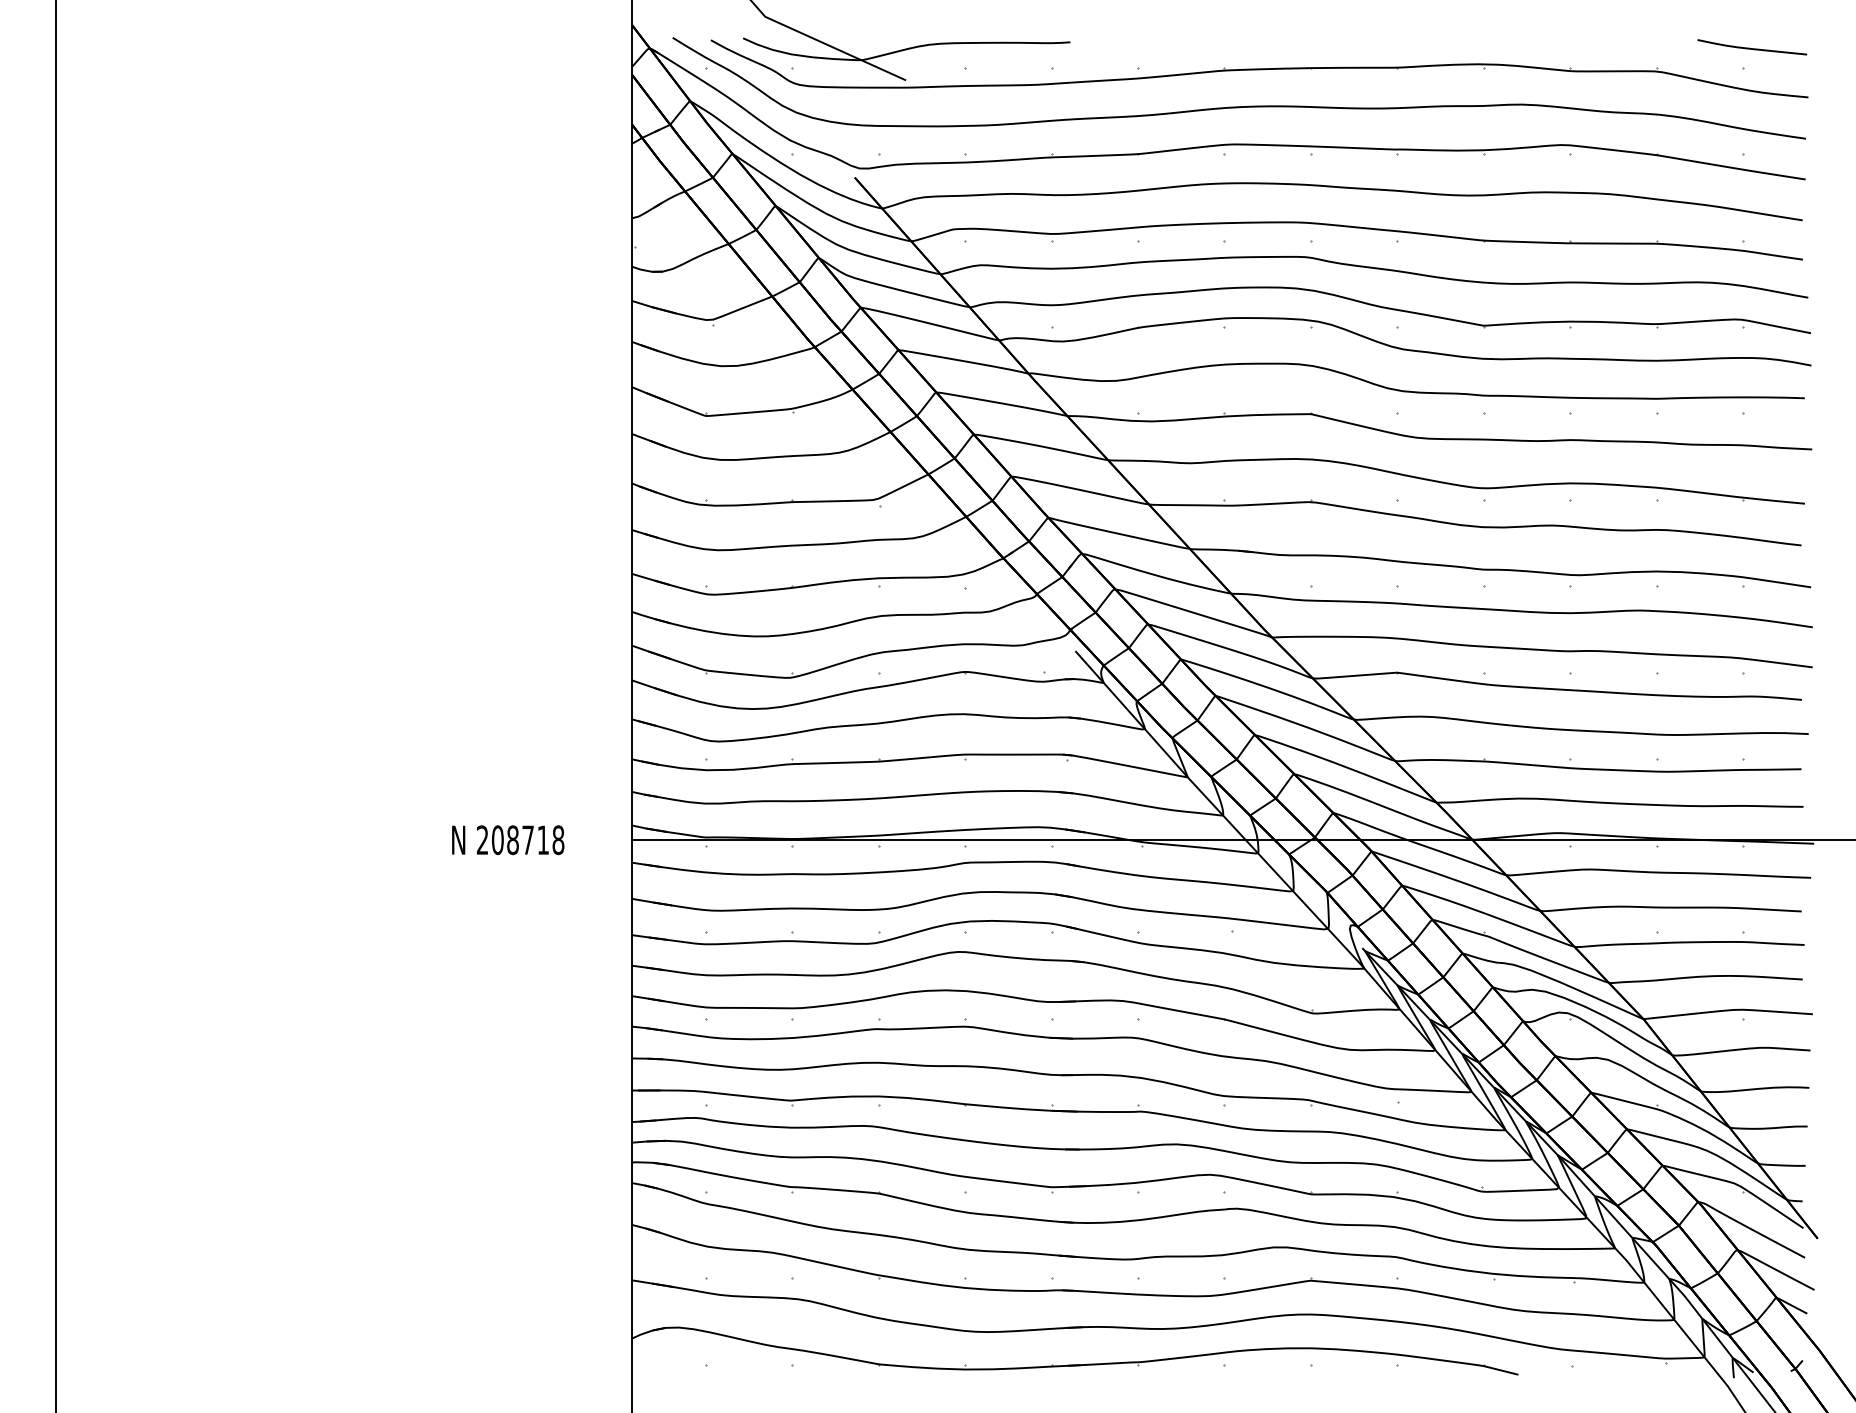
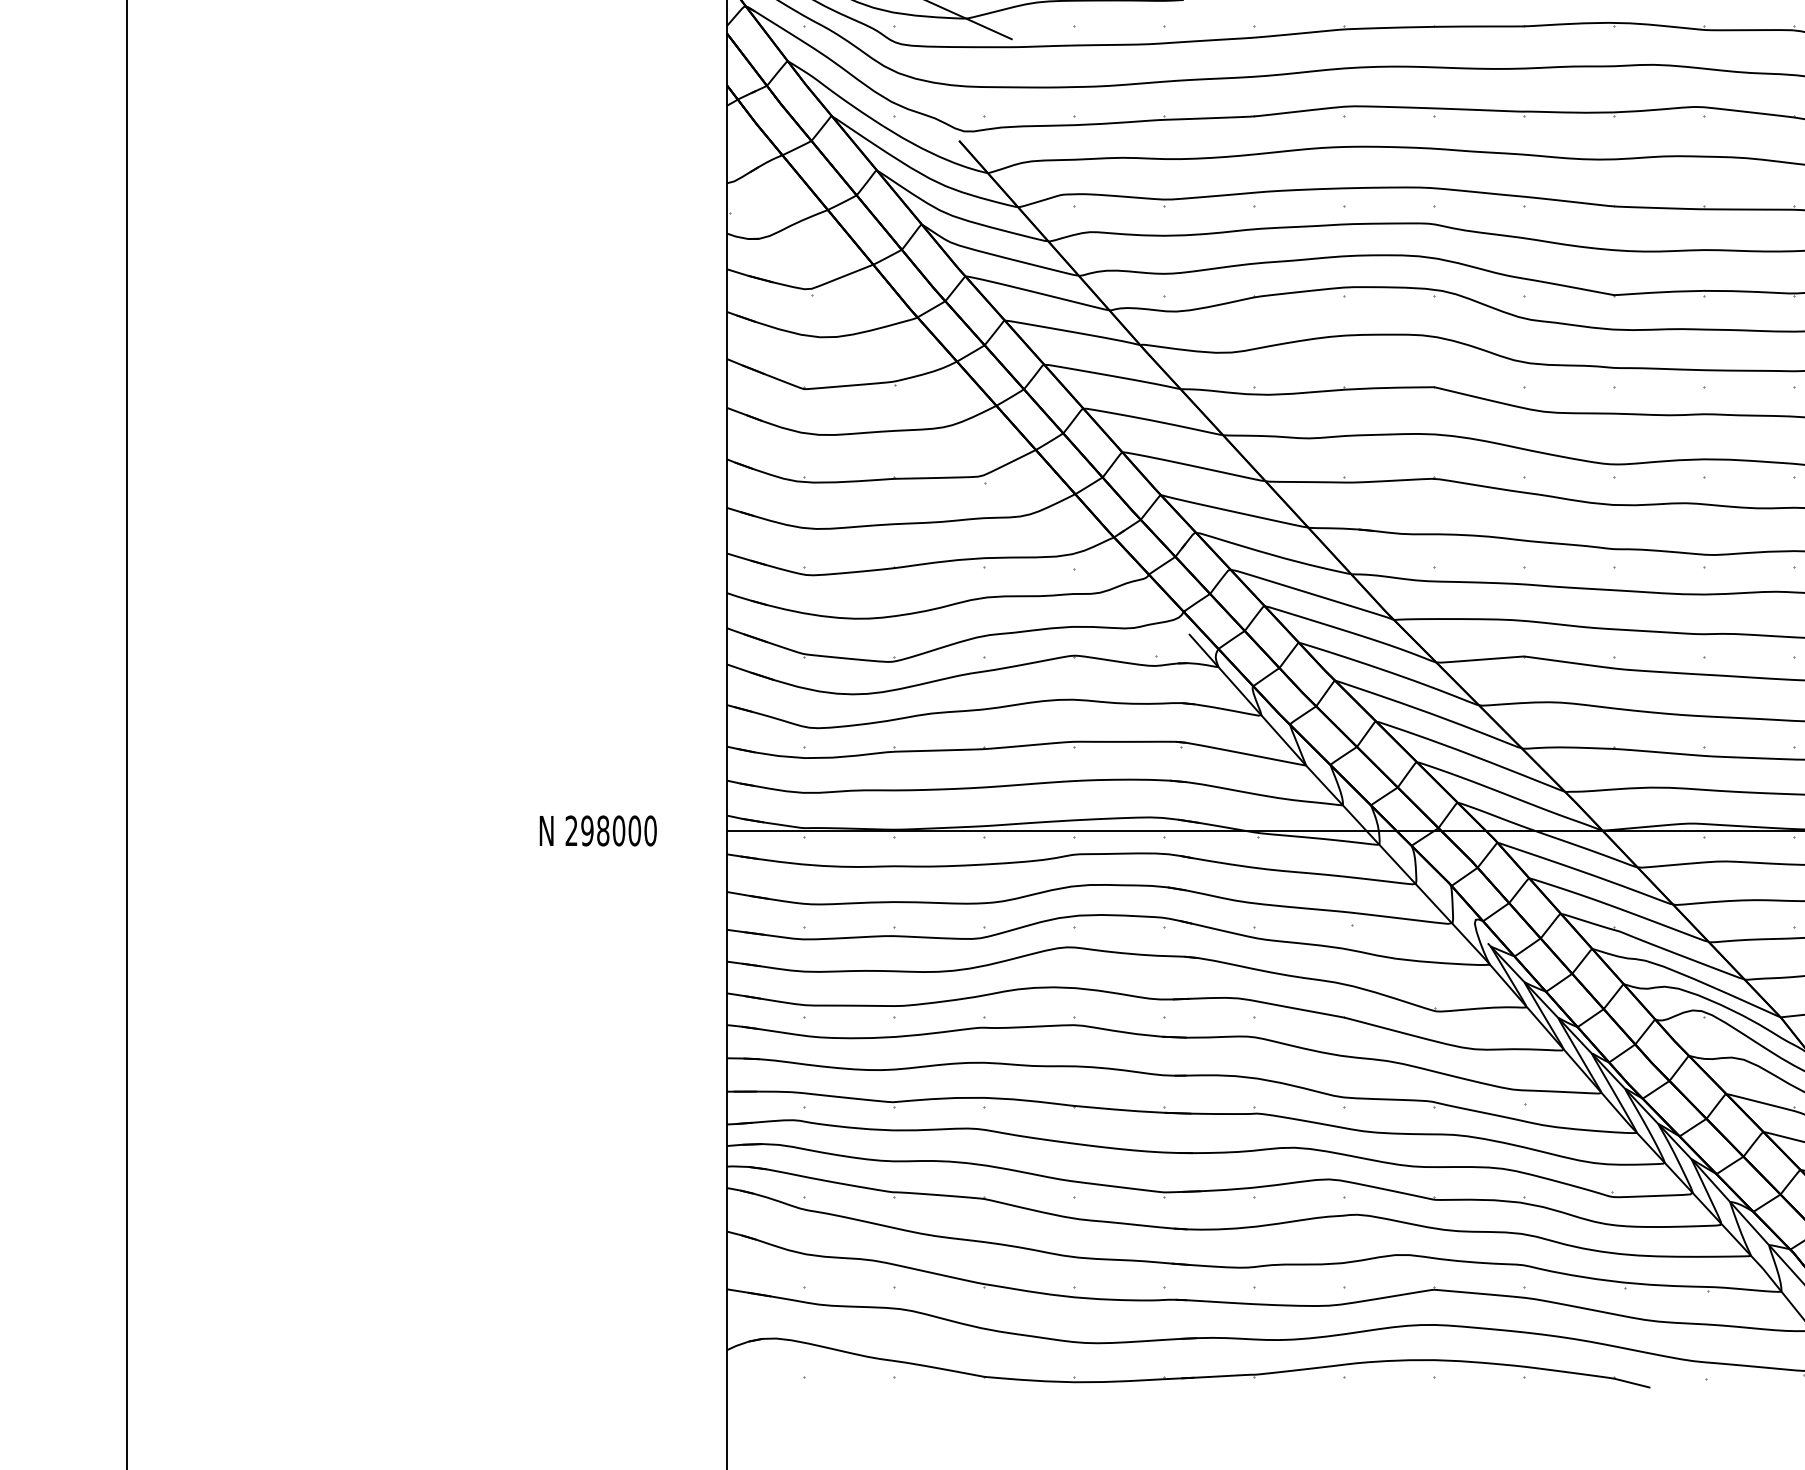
text: (527, 840) -> (618, 831), 208718 -> 298000

